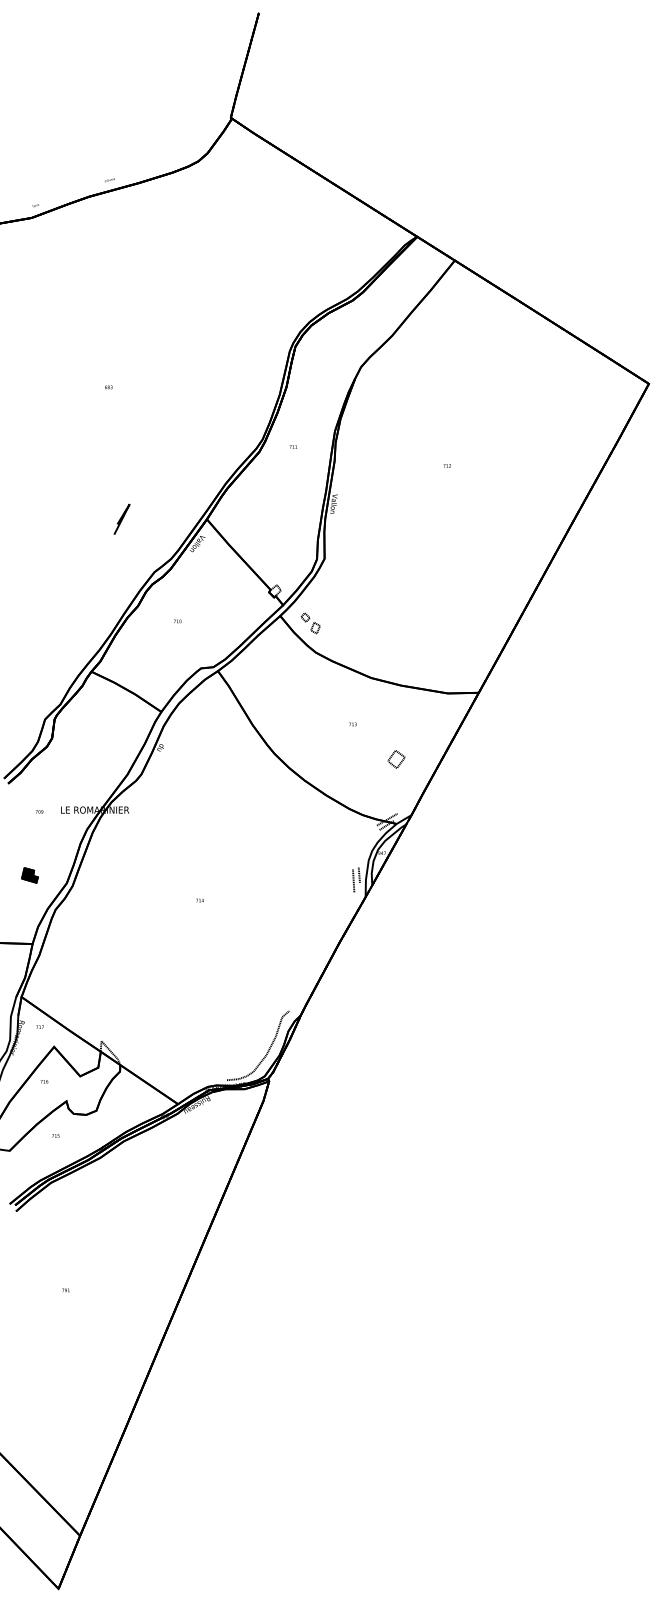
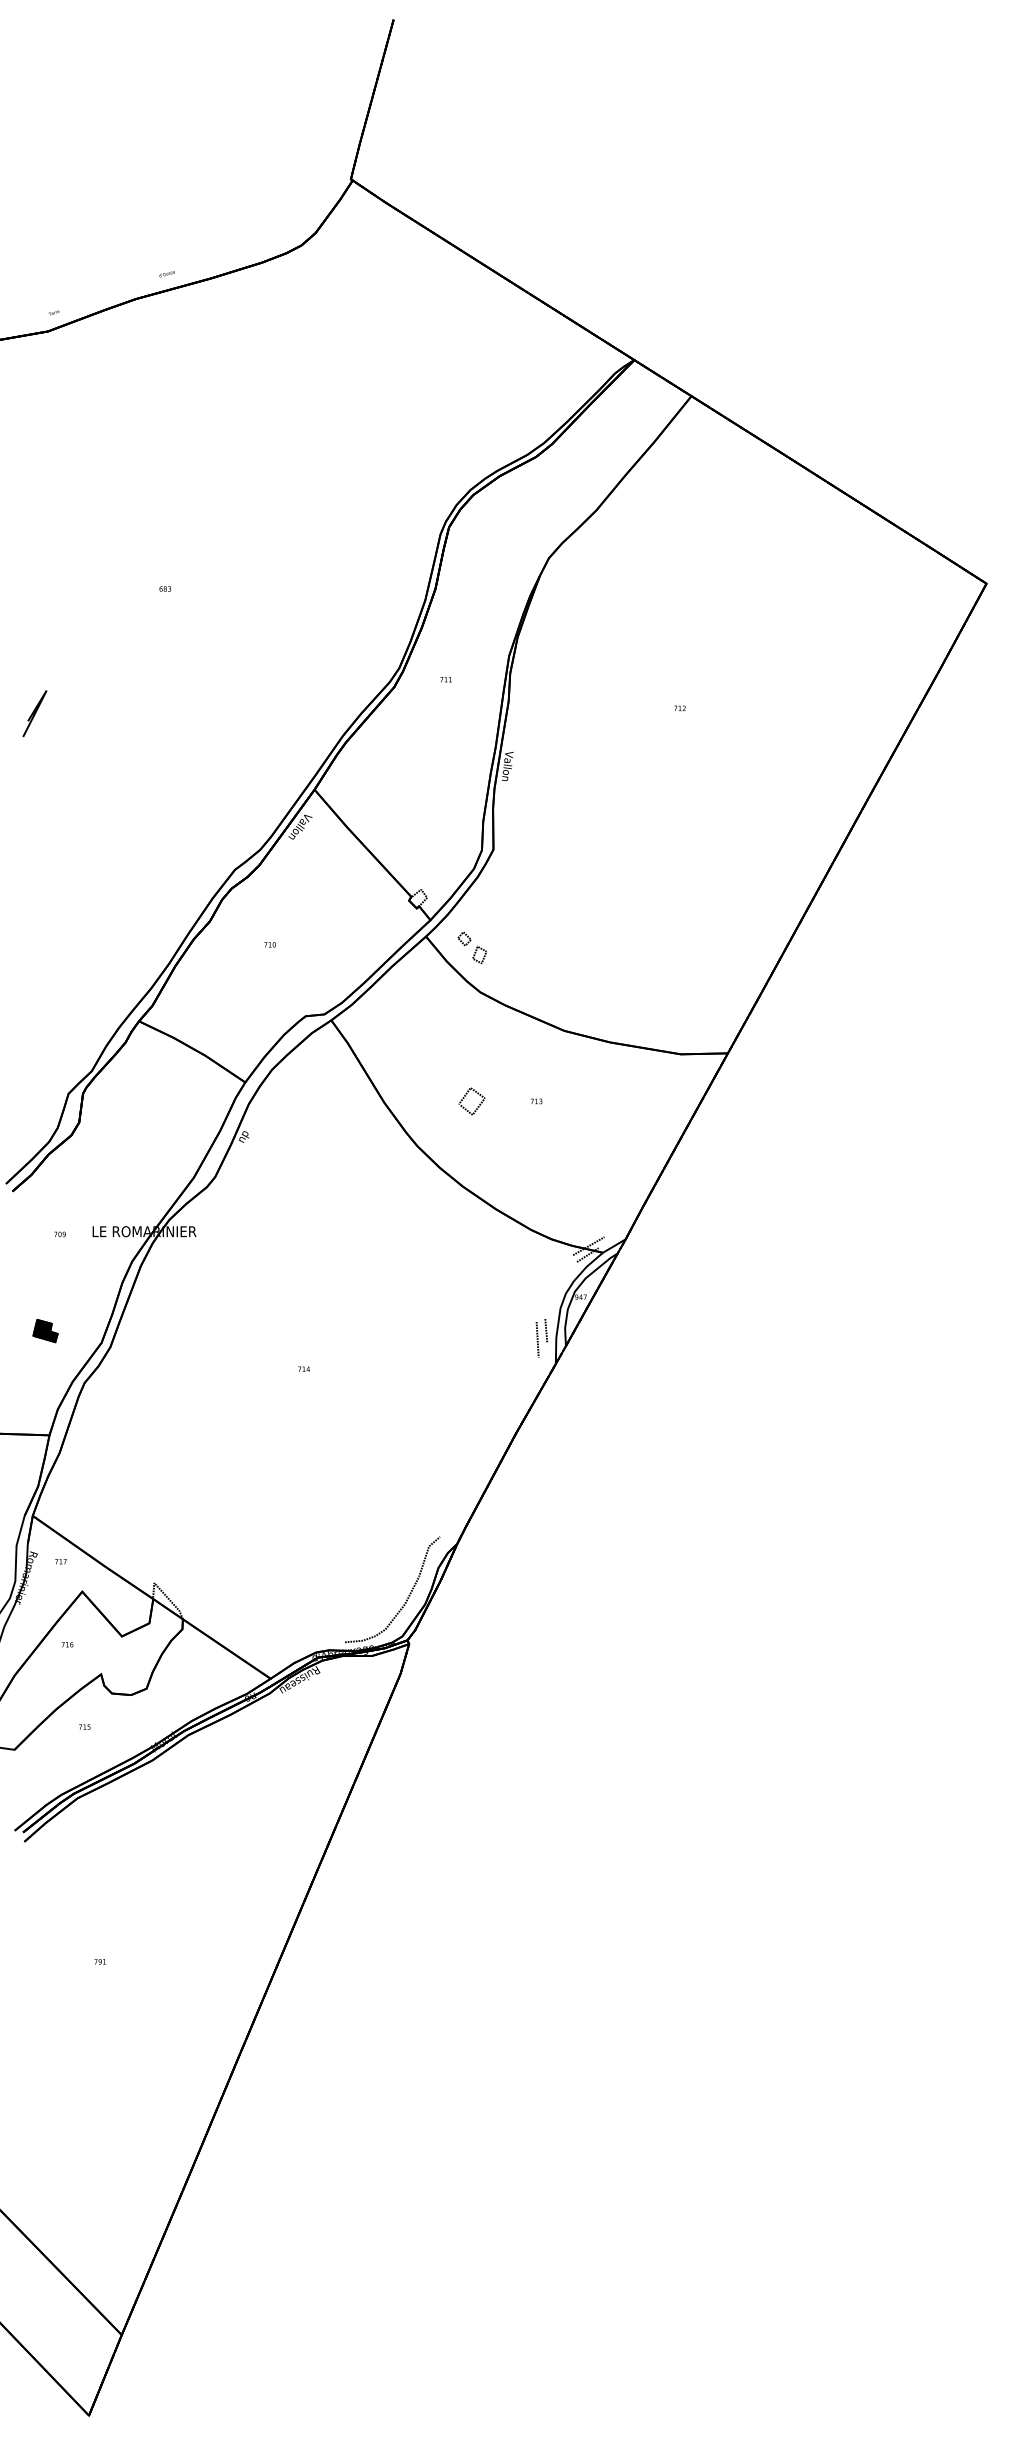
line: (121, 518) -> (34, 712), moved
line: (392, 756) -> (465, 1096), moved

